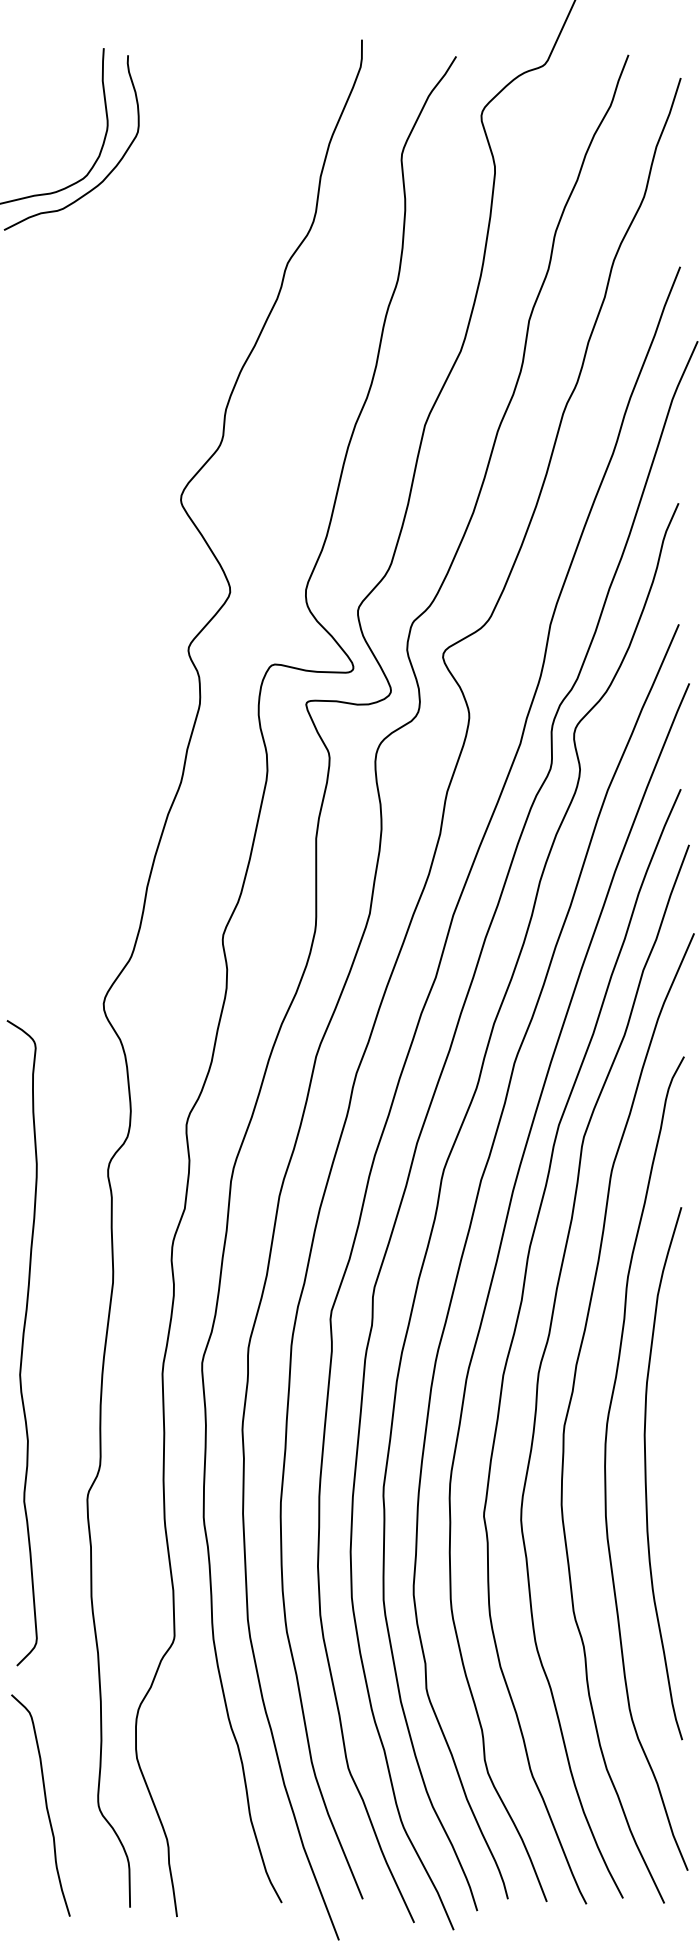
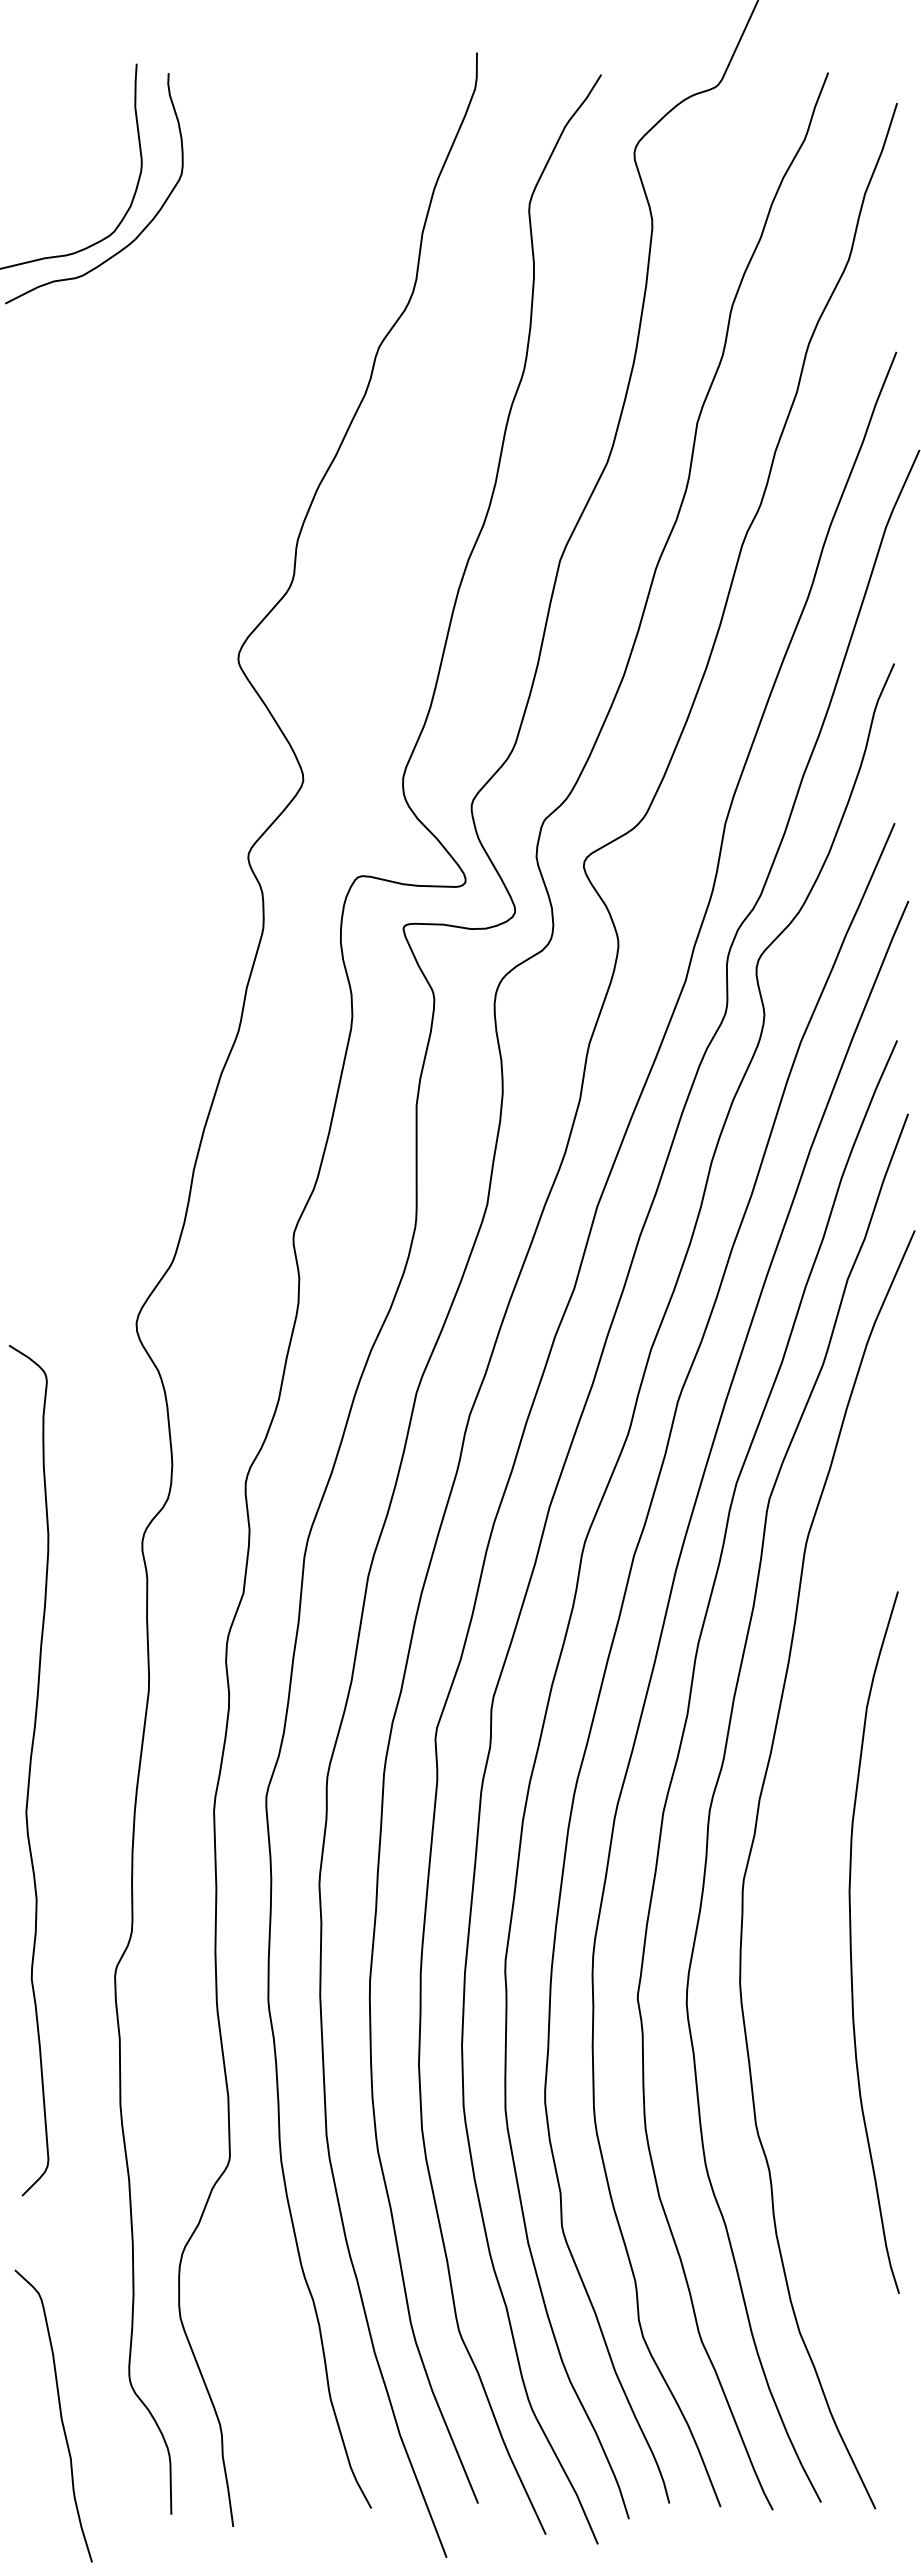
curve: (605, 1463) -> (798, 1929), removed
curve: (45, 1802) -> (59, 2412), moved

